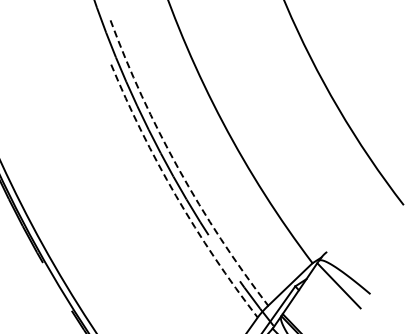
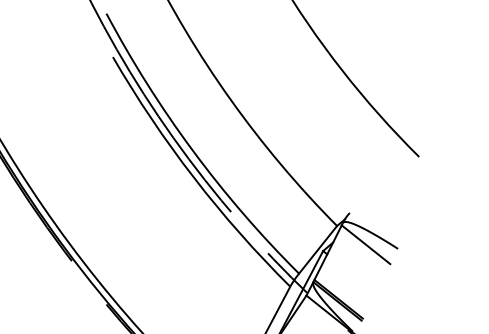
arc: (179, 168) -> (193, 150), dashed -> solid
arc: (176, 195) -> (194, 177), dashed -> solid

